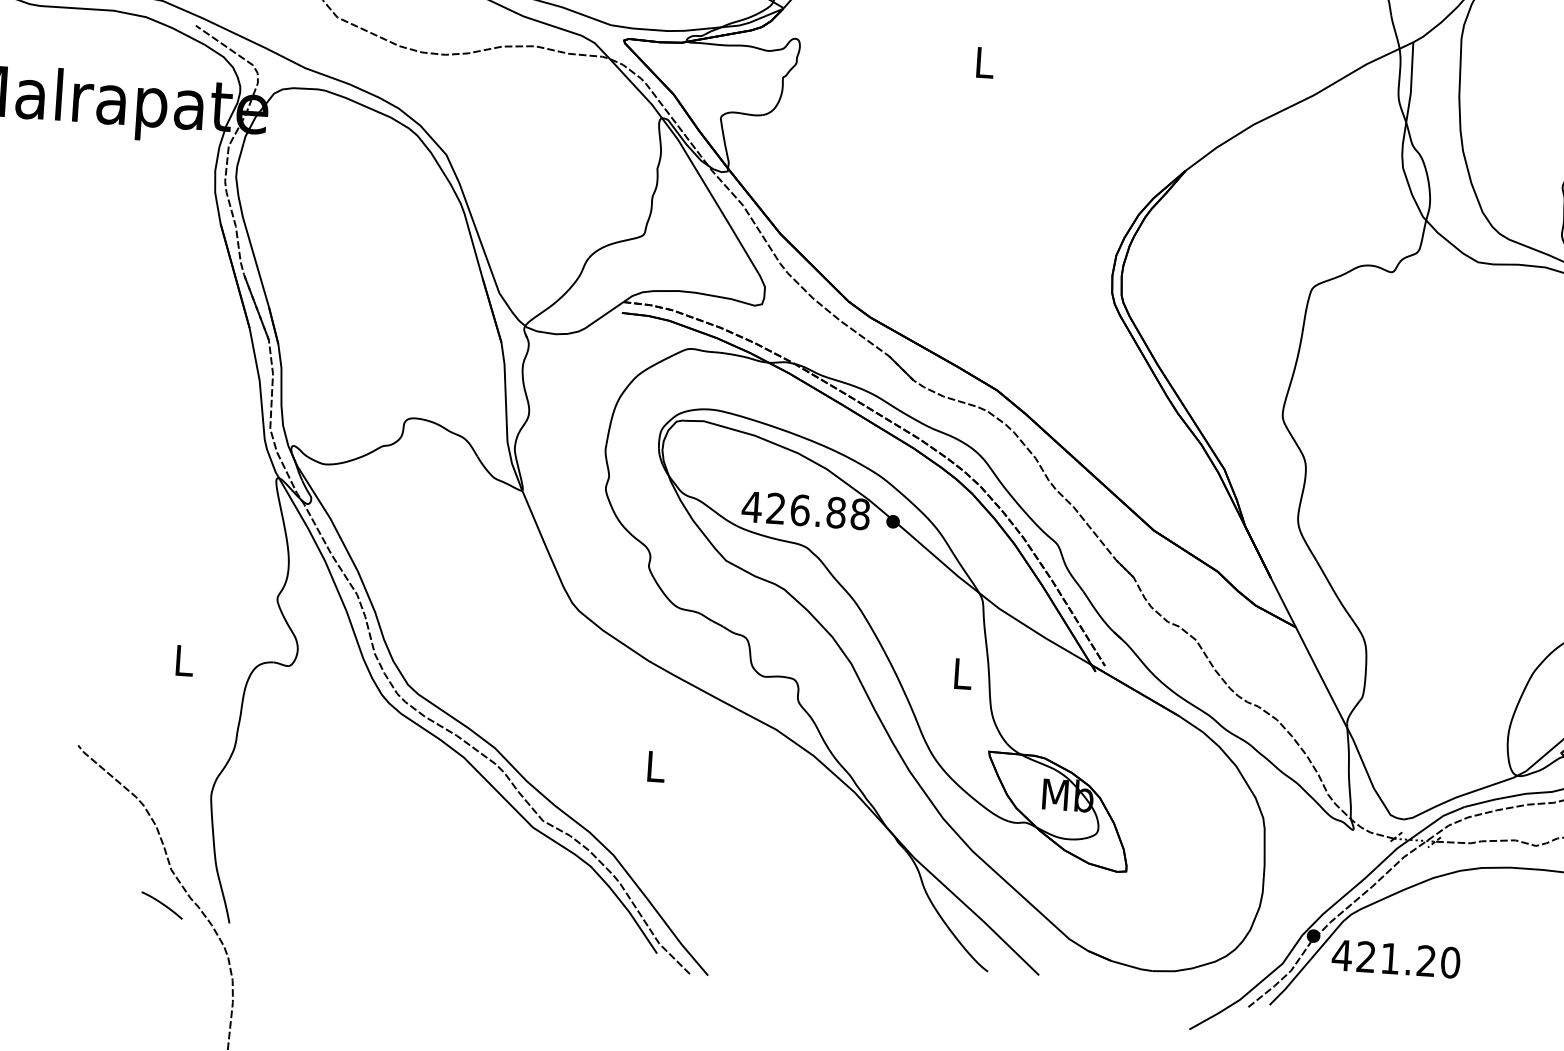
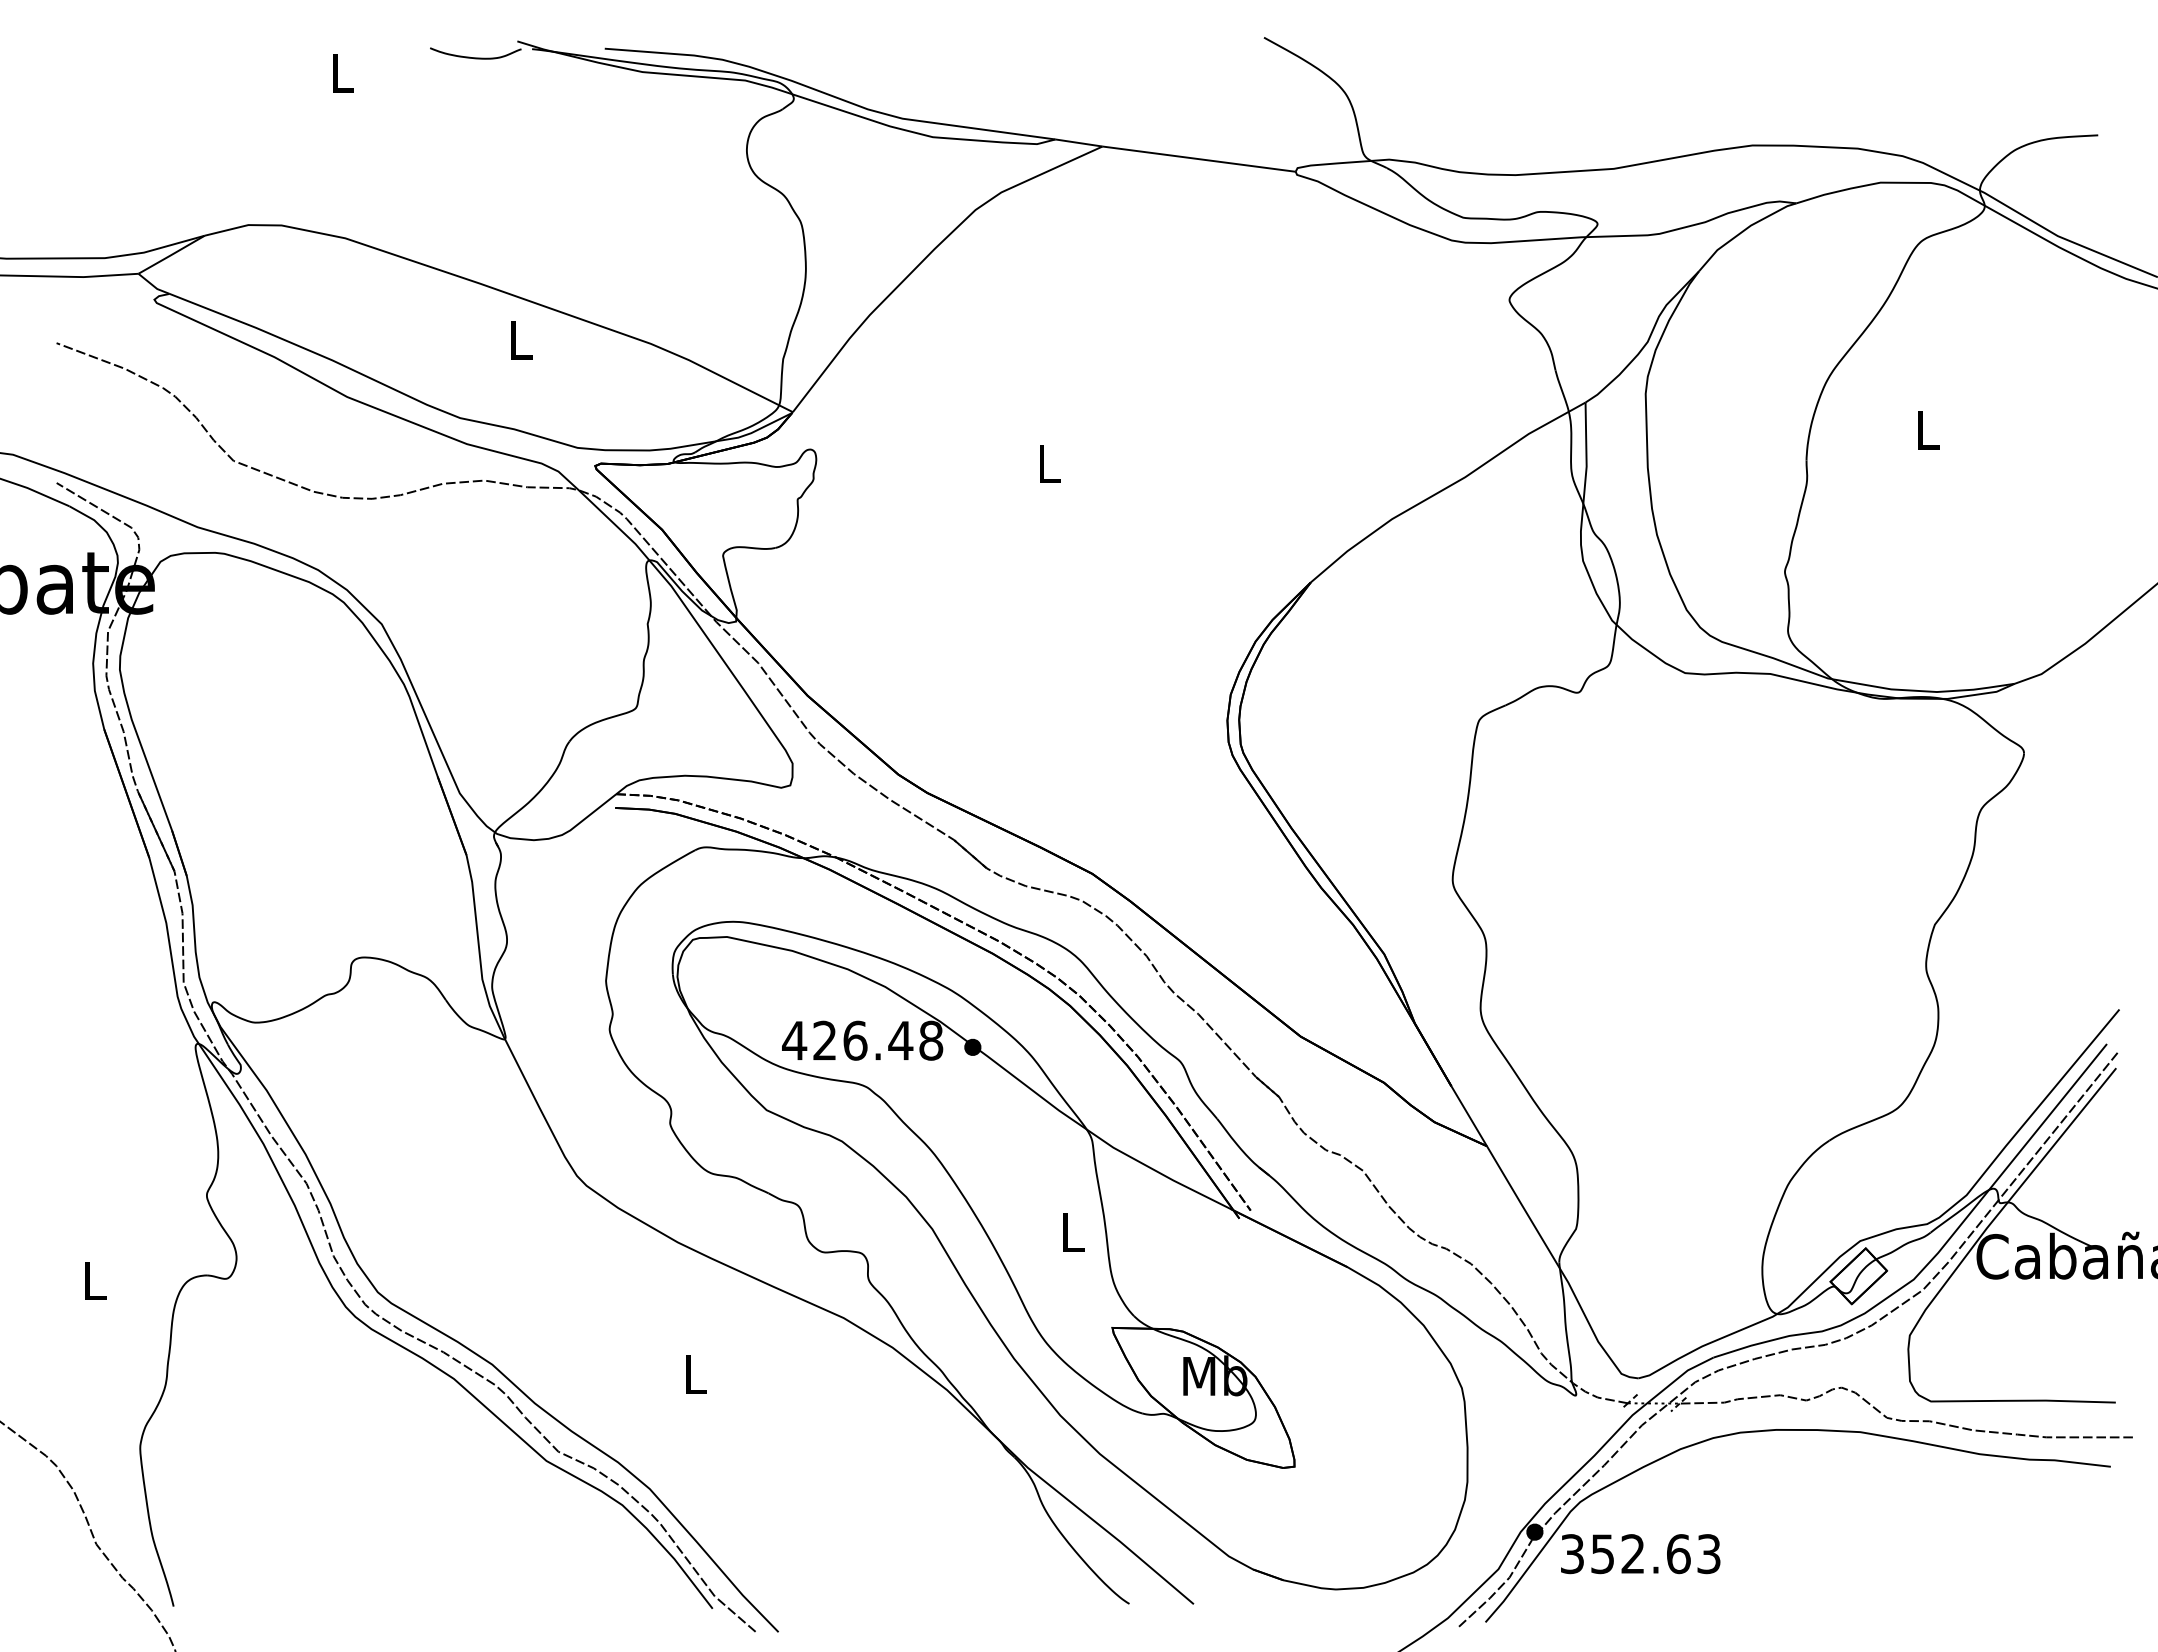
text: (836, 512) -> (900, 1040), 426.88 -> 426.48
part: (161, 905) -> (87, 1589), removed
text: (1396, 959) -> (1640, 1554), 421.20 -> 352.63

